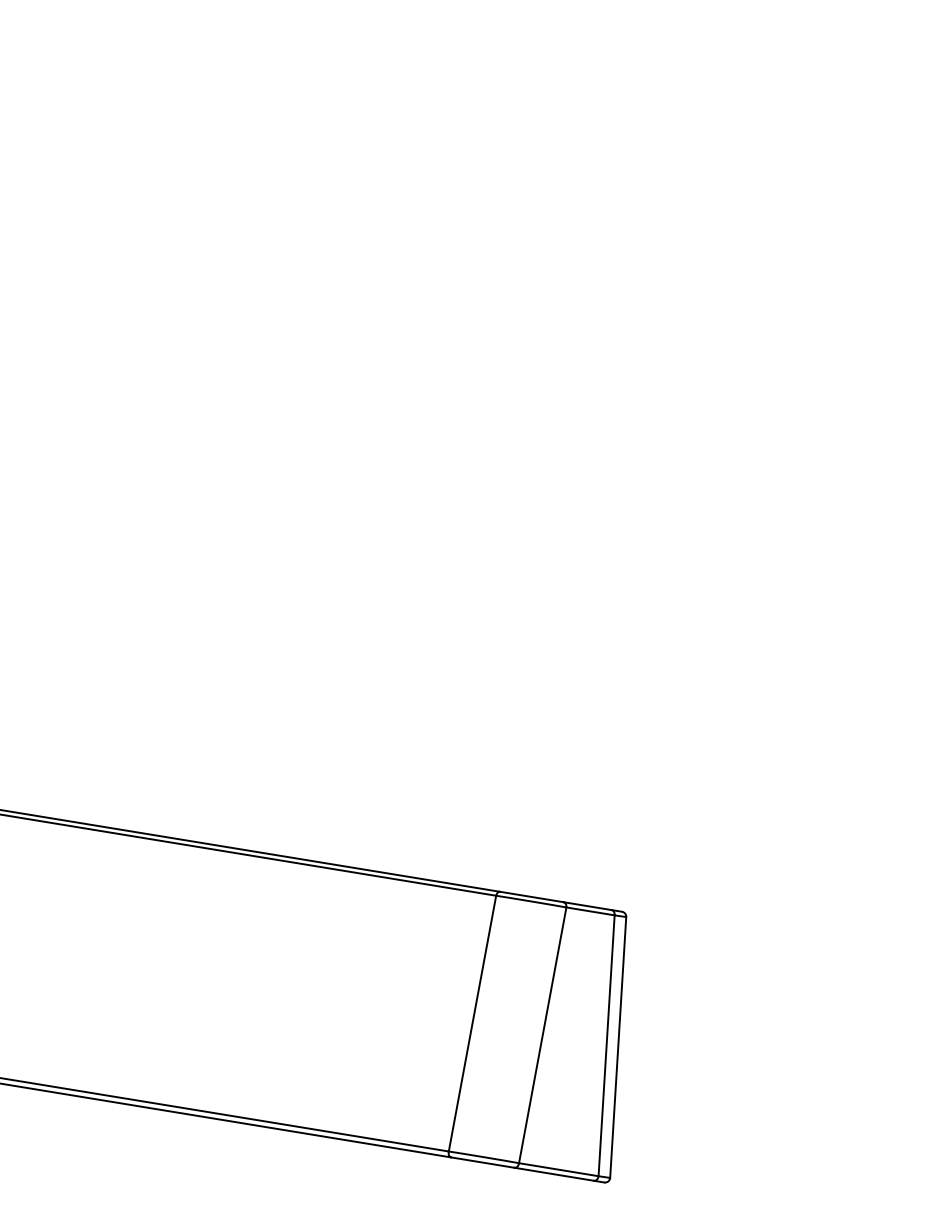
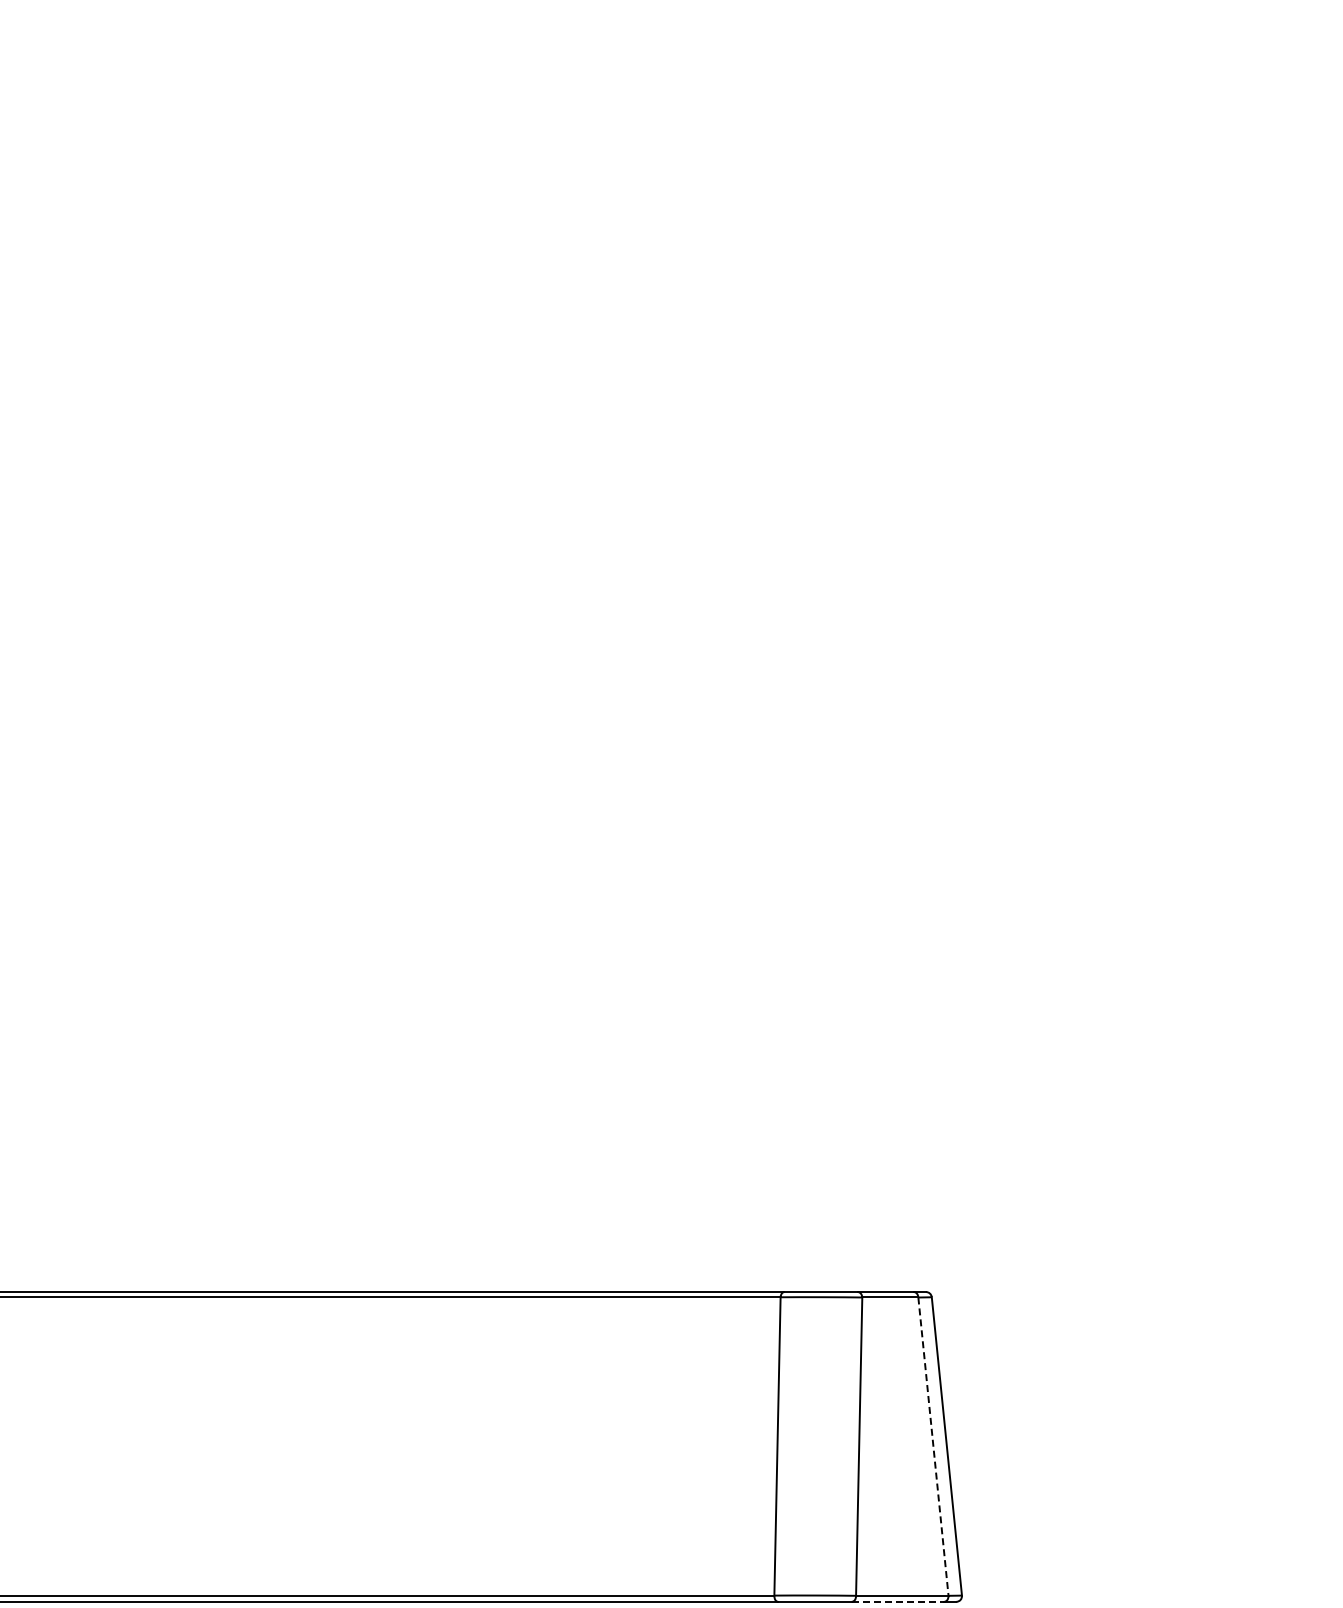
line: (606, 1045) -> (933, 1446), solid -> dashed
line: (554, 1174) -> (898, 1601), solid -> dashed

